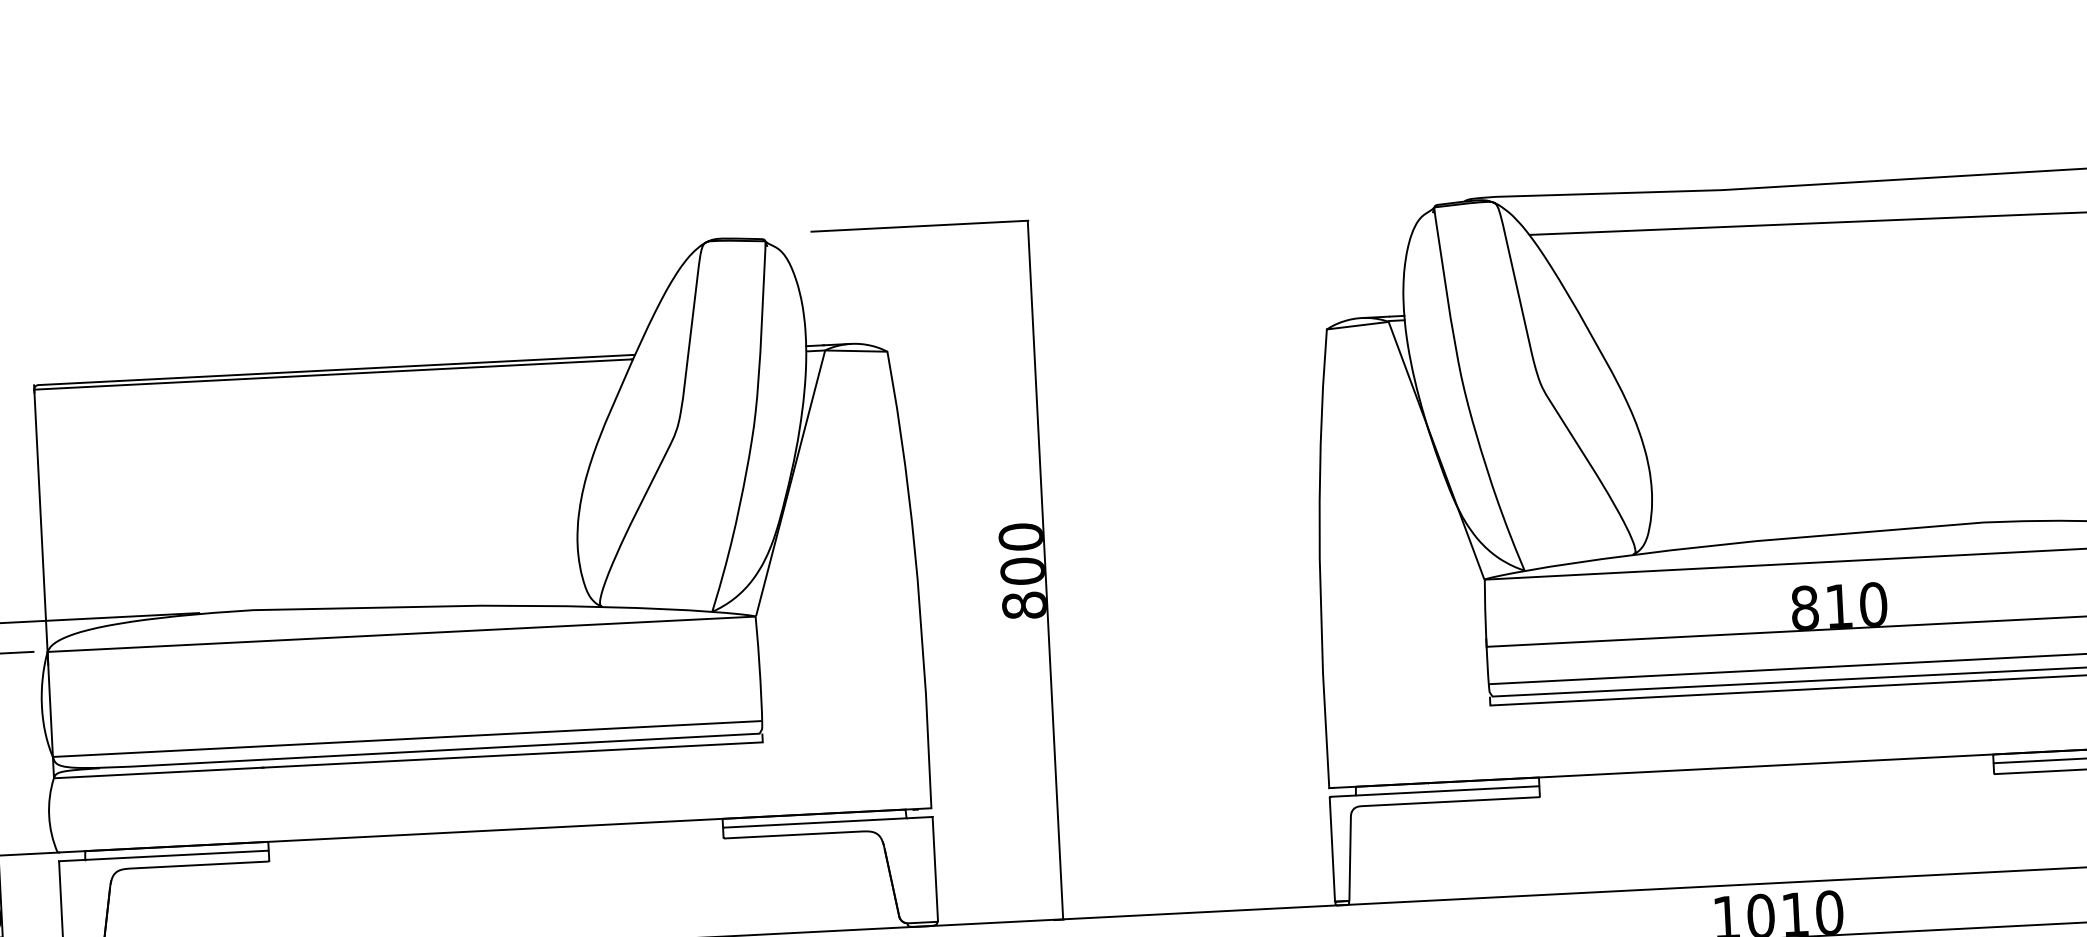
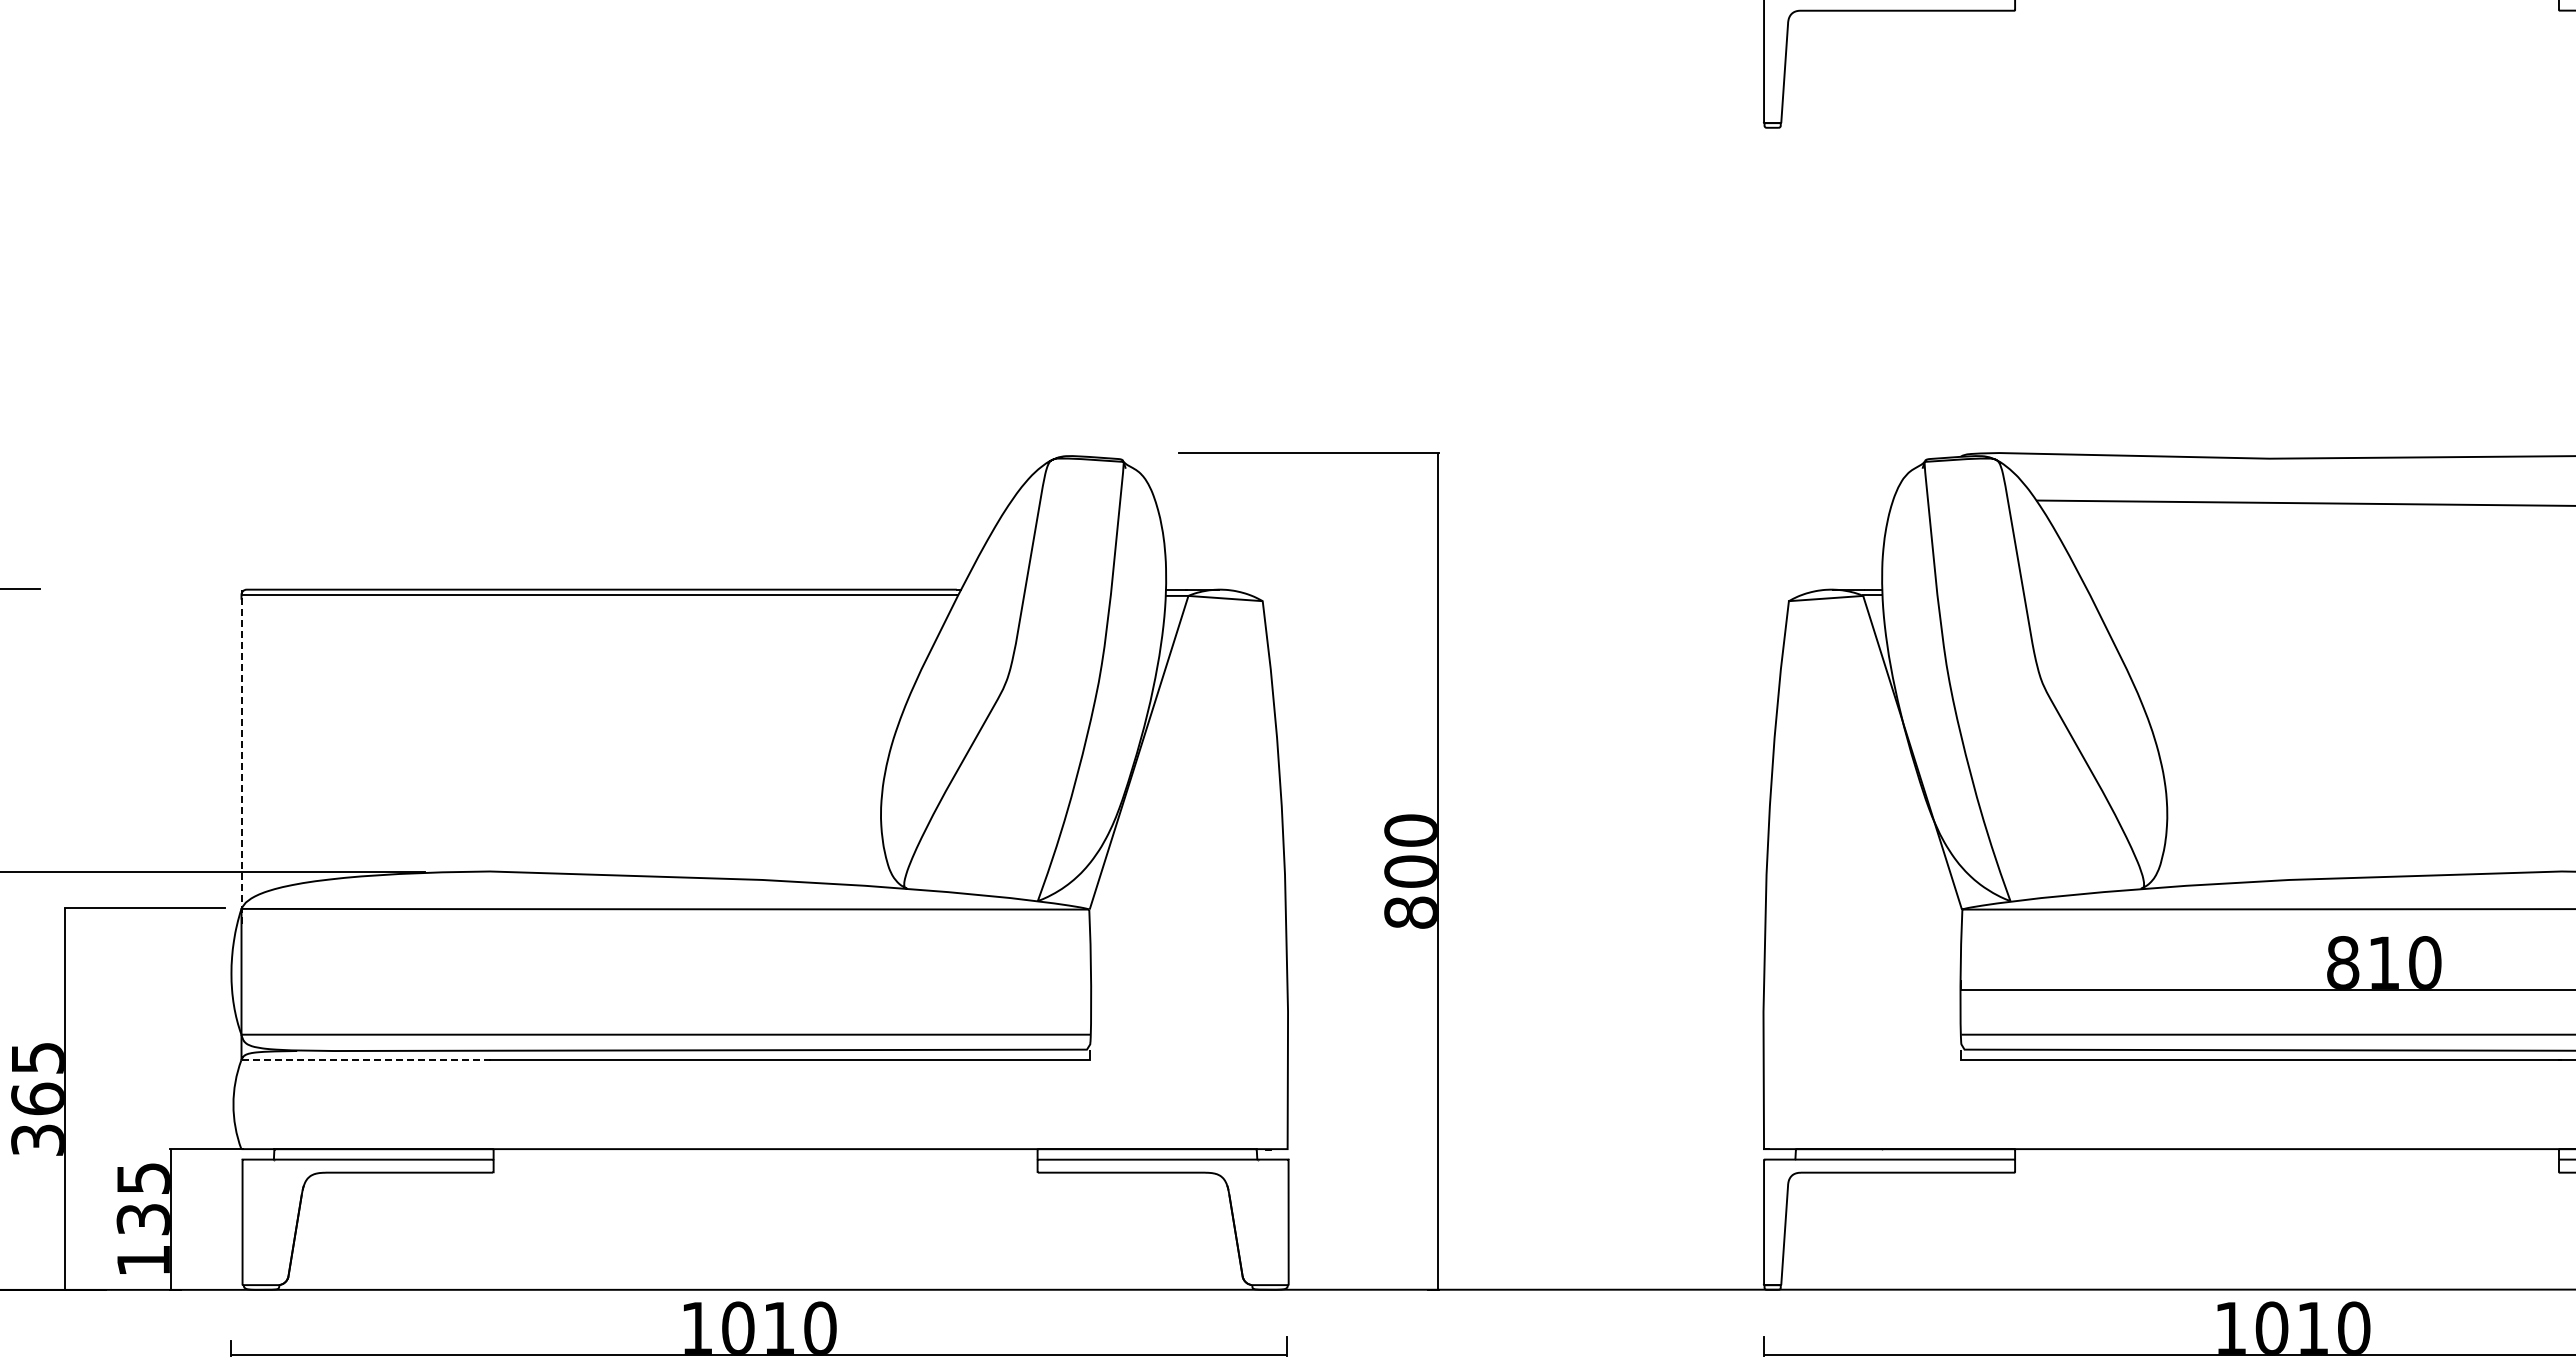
line: (41, 524) -> (241, 756), solid -> dashed
line: (159, 773) -> (367, 1060), solid -> dashed

